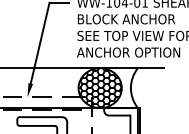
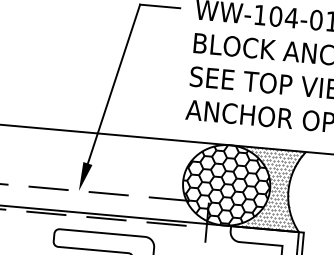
hatch: (119, 87) -> (265, 187), added

